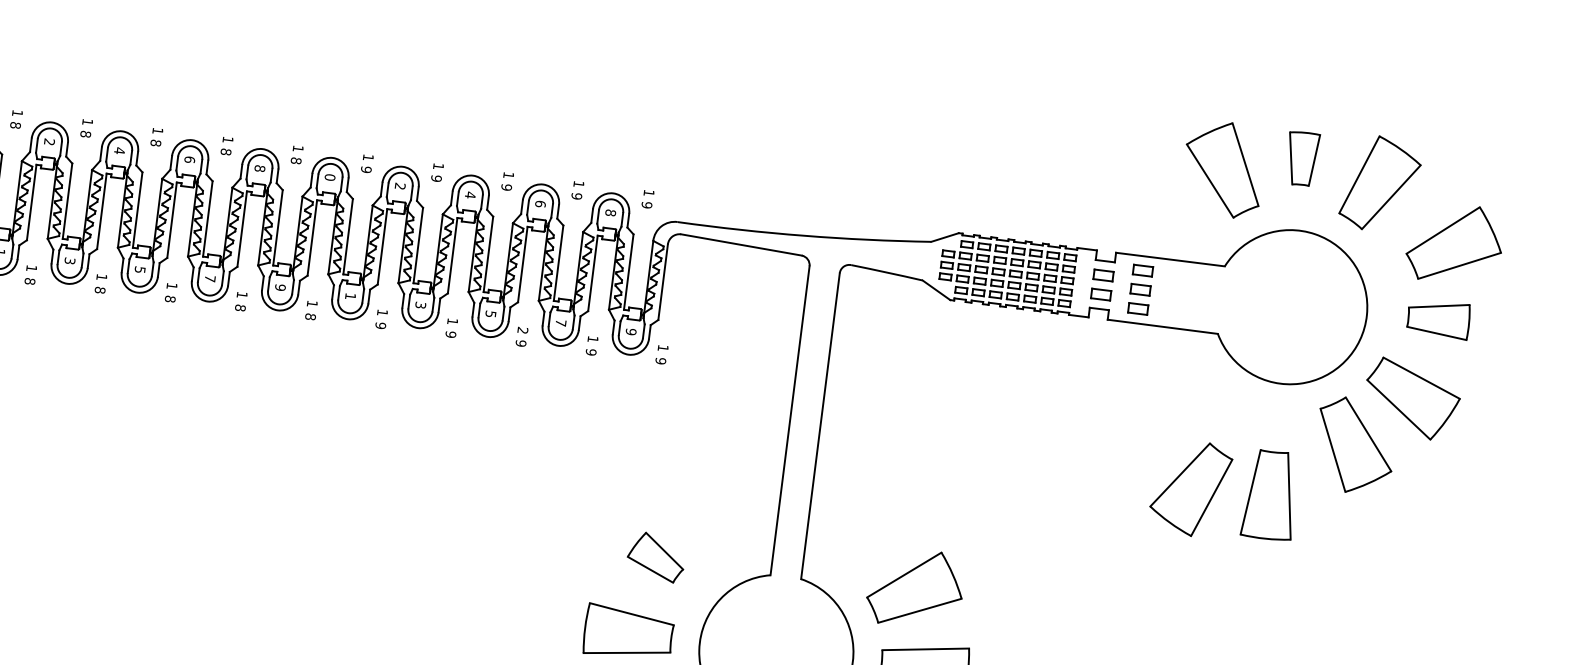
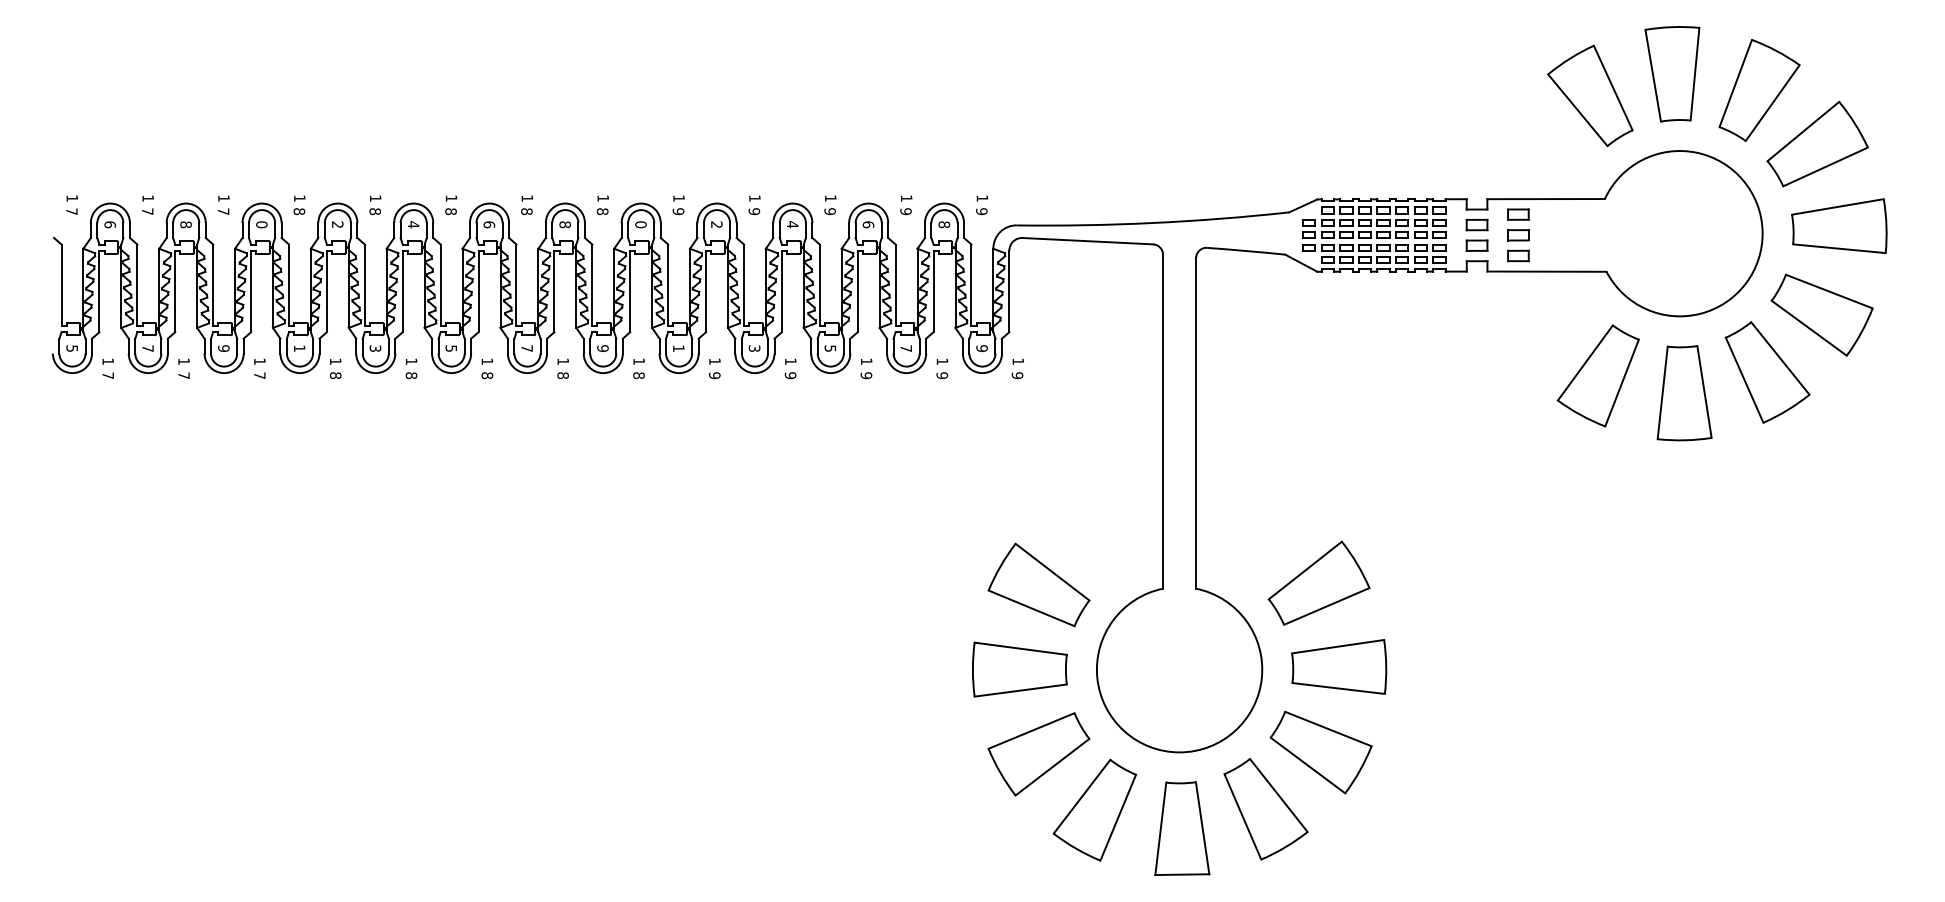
part: (1301, 159) -> (1672, 74), size x1.67
part: (1454, 243) -> (1817, 143), moved
part: (1438, 318) -> (1839, 225), size x1.43
text: (522, 330) -> (866, 361), 2 -> 1
part: (1189, 487) -> (1597, 375), moved
part: (1270, 495) -> (1684, 393), moved
part: (655, 556) -> (1038, 584), size x1.67

